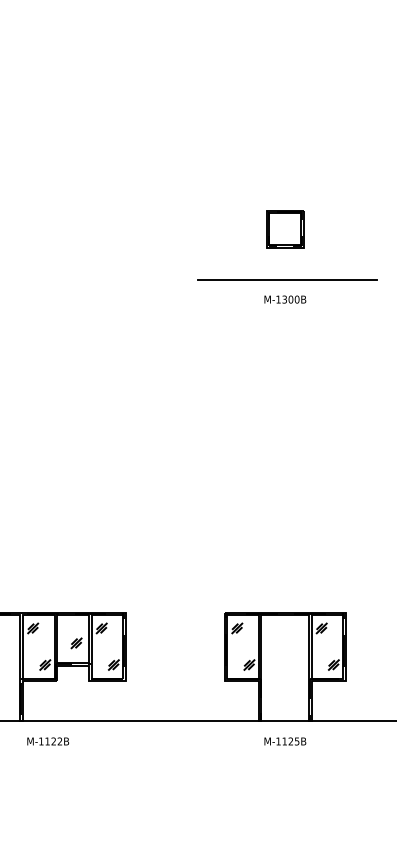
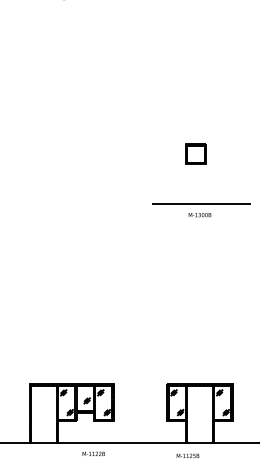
part: (284, 228) -> (195, 153), moved
text: (47, 740) -> (93, 453), moved
text: (284, 740) -> (187, 455), moved

